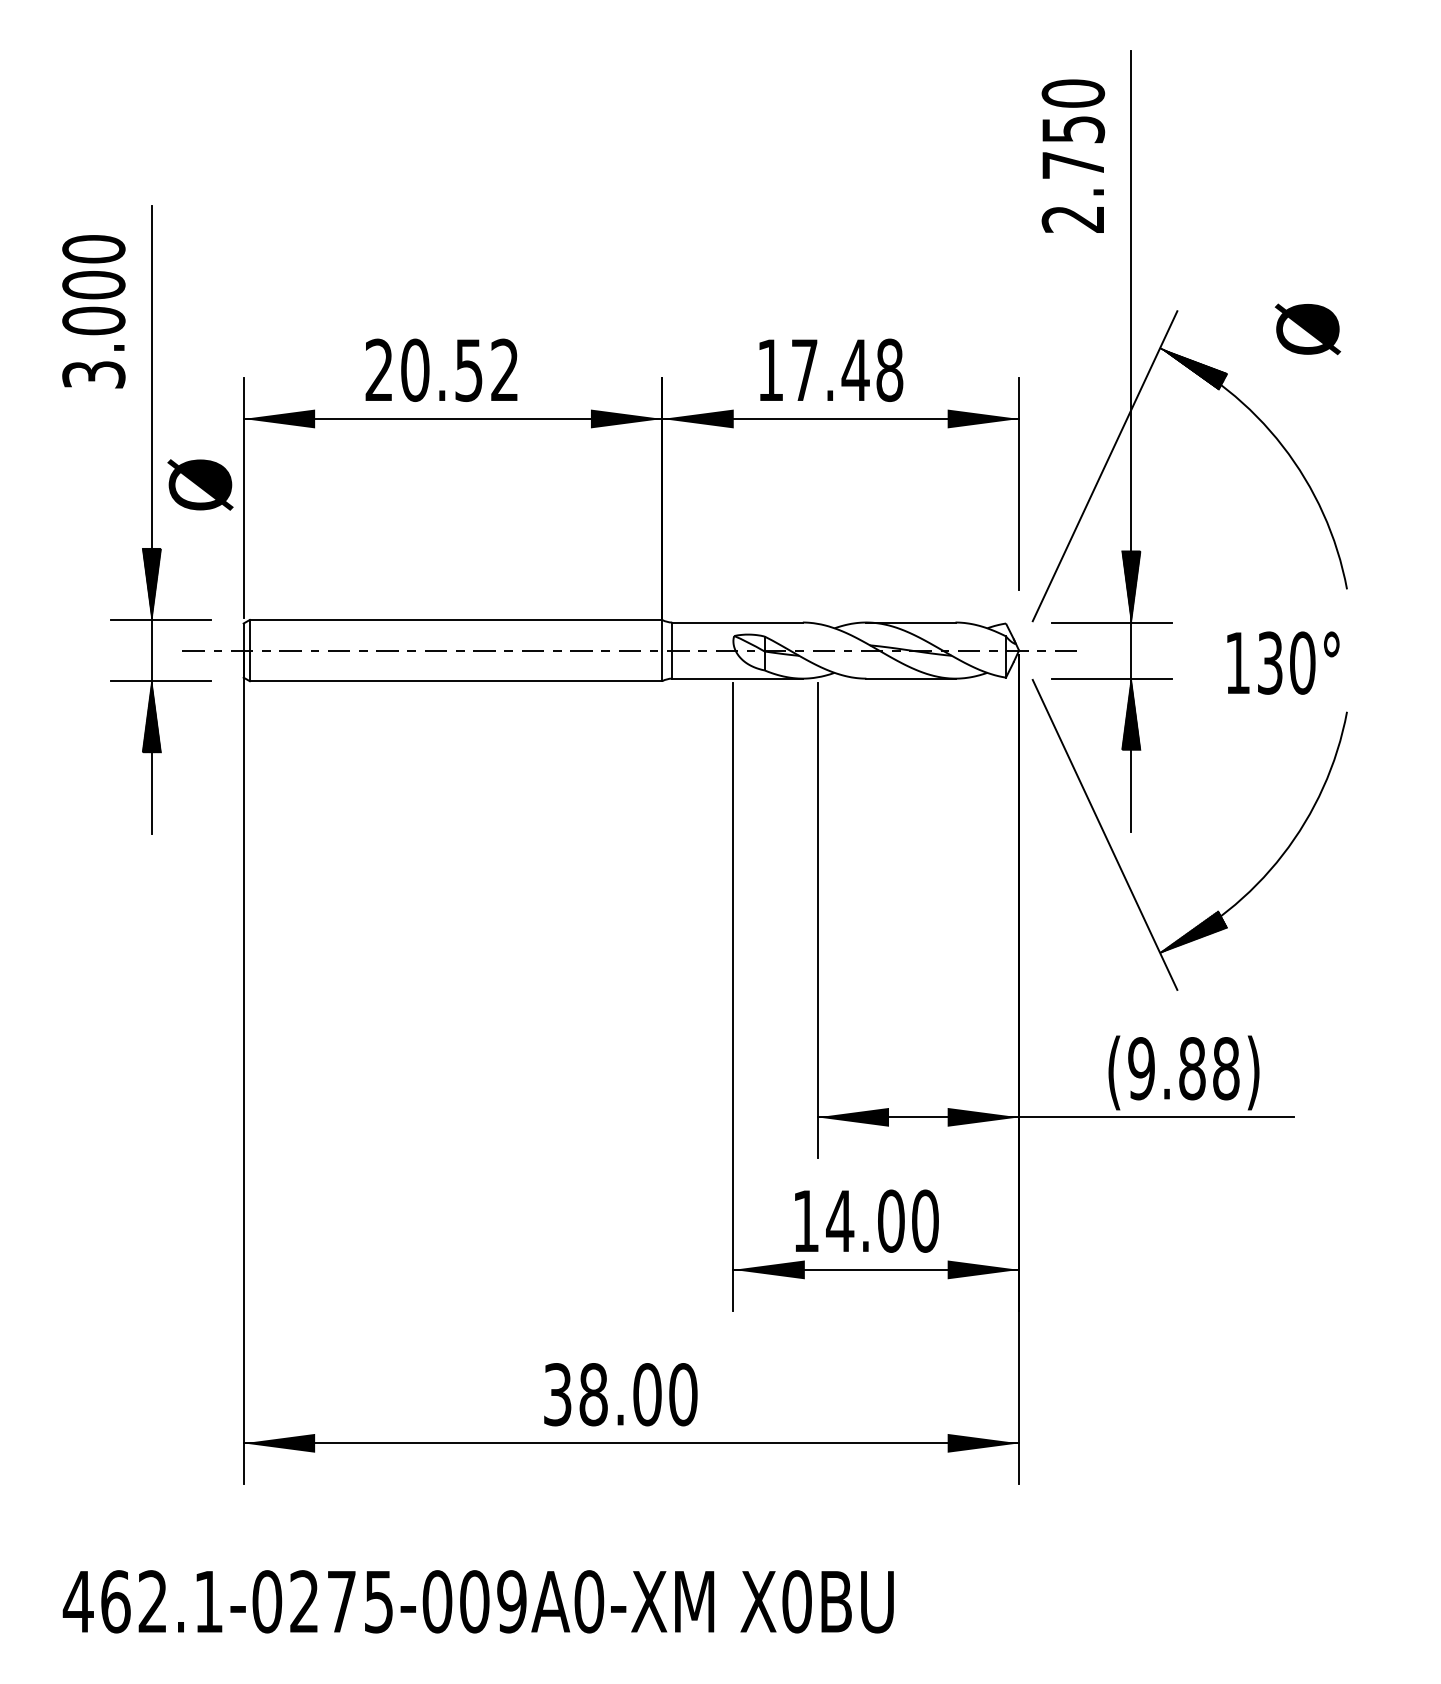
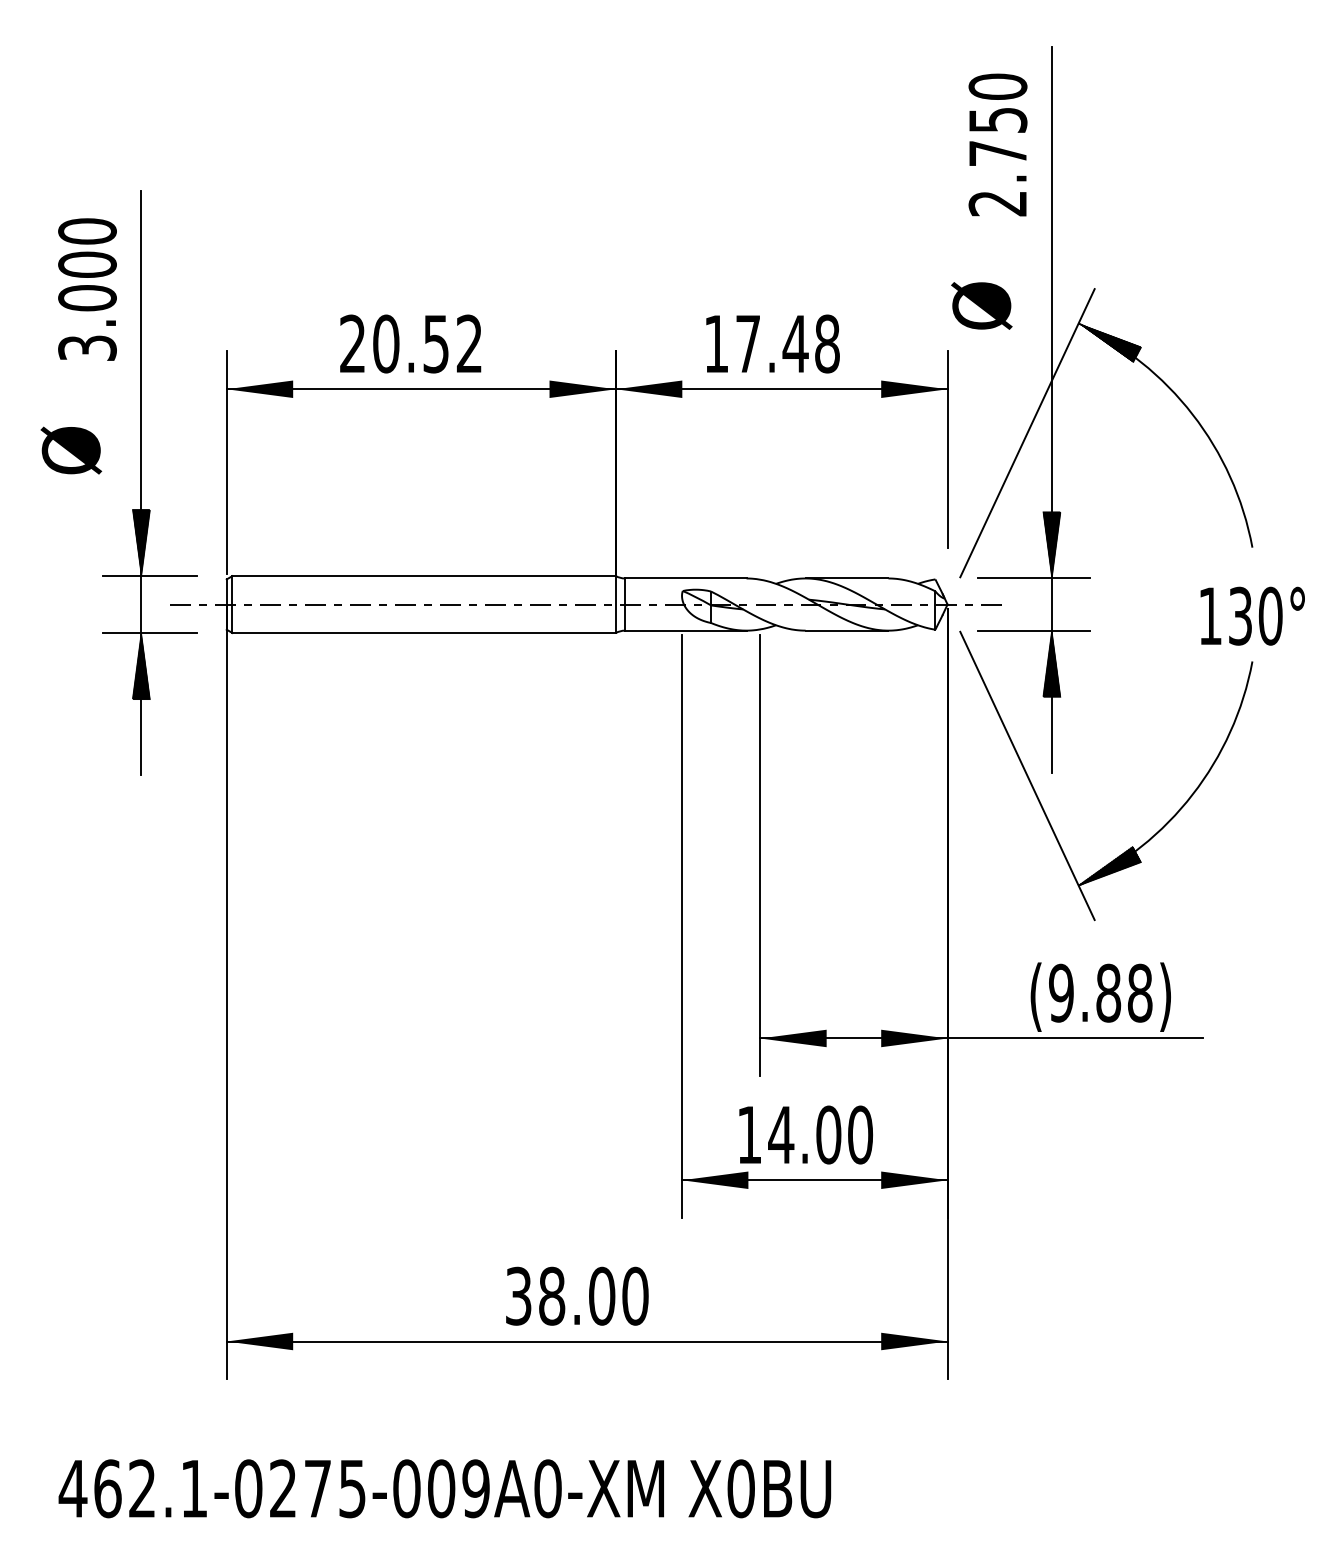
text: (1307, 329) -> (981, 306), moved
text: (200, 484) -> (71, 450), moved
text: (1283, 662) -> (1252, 615), moved

